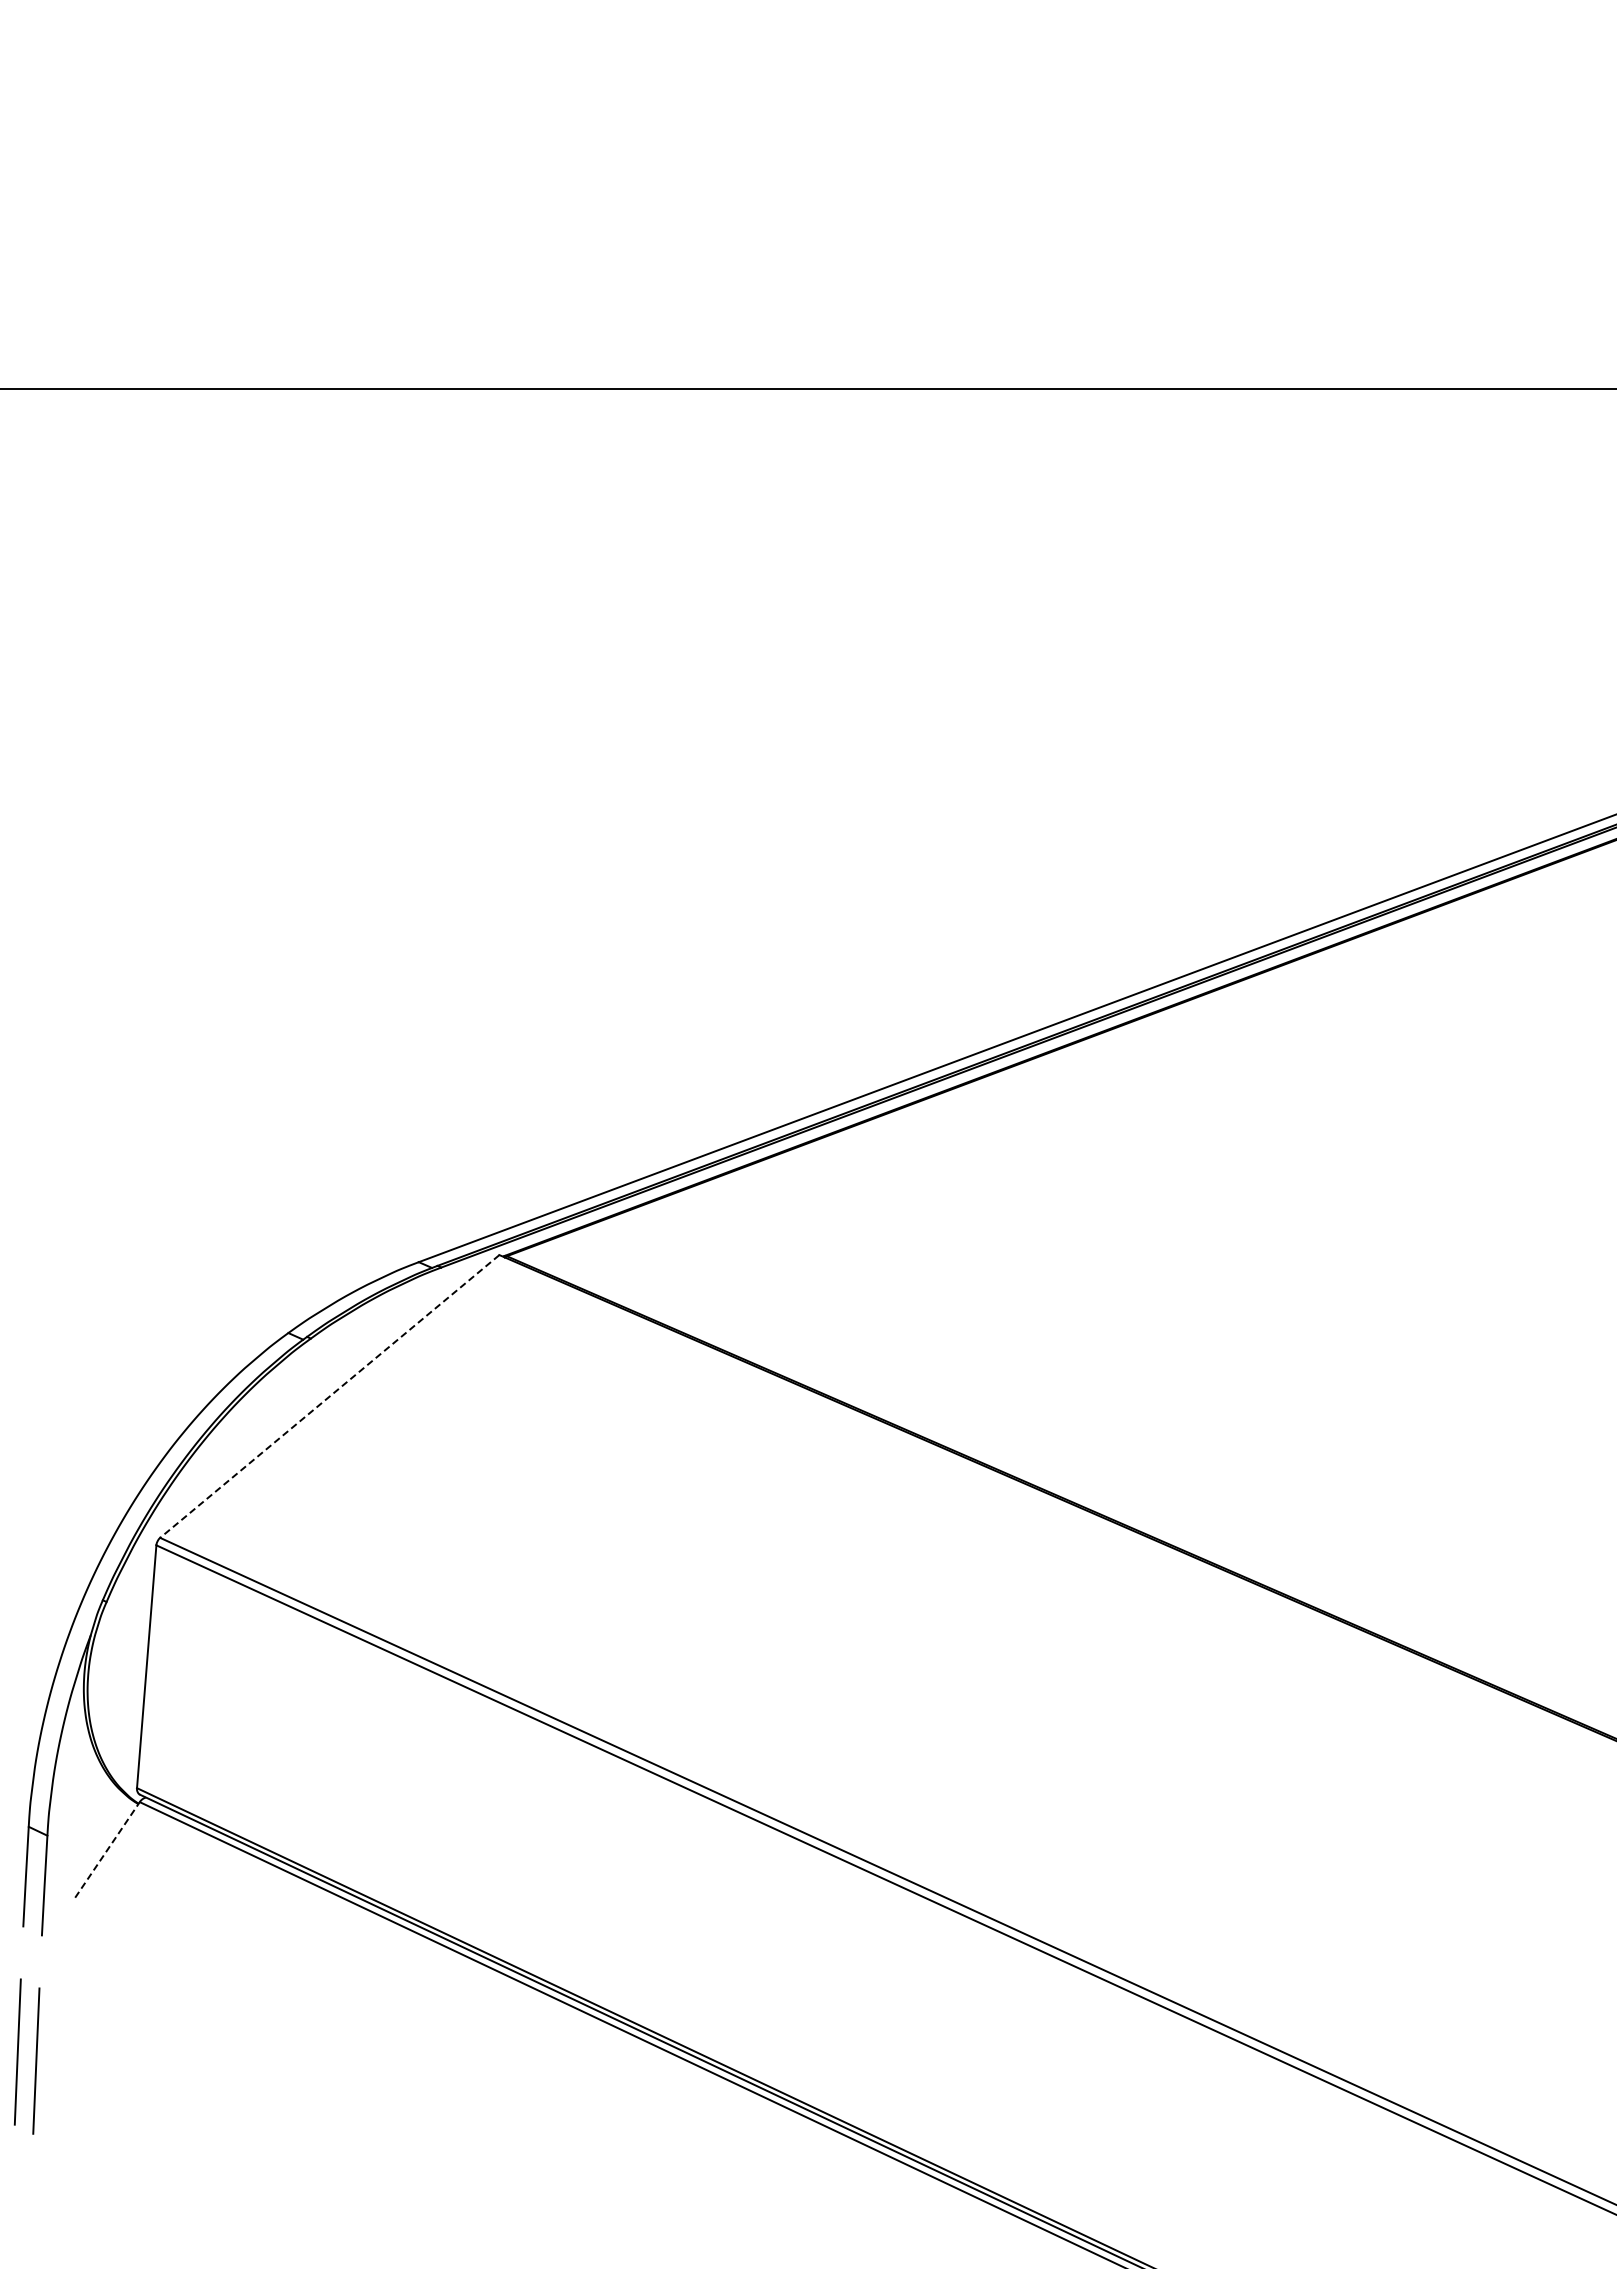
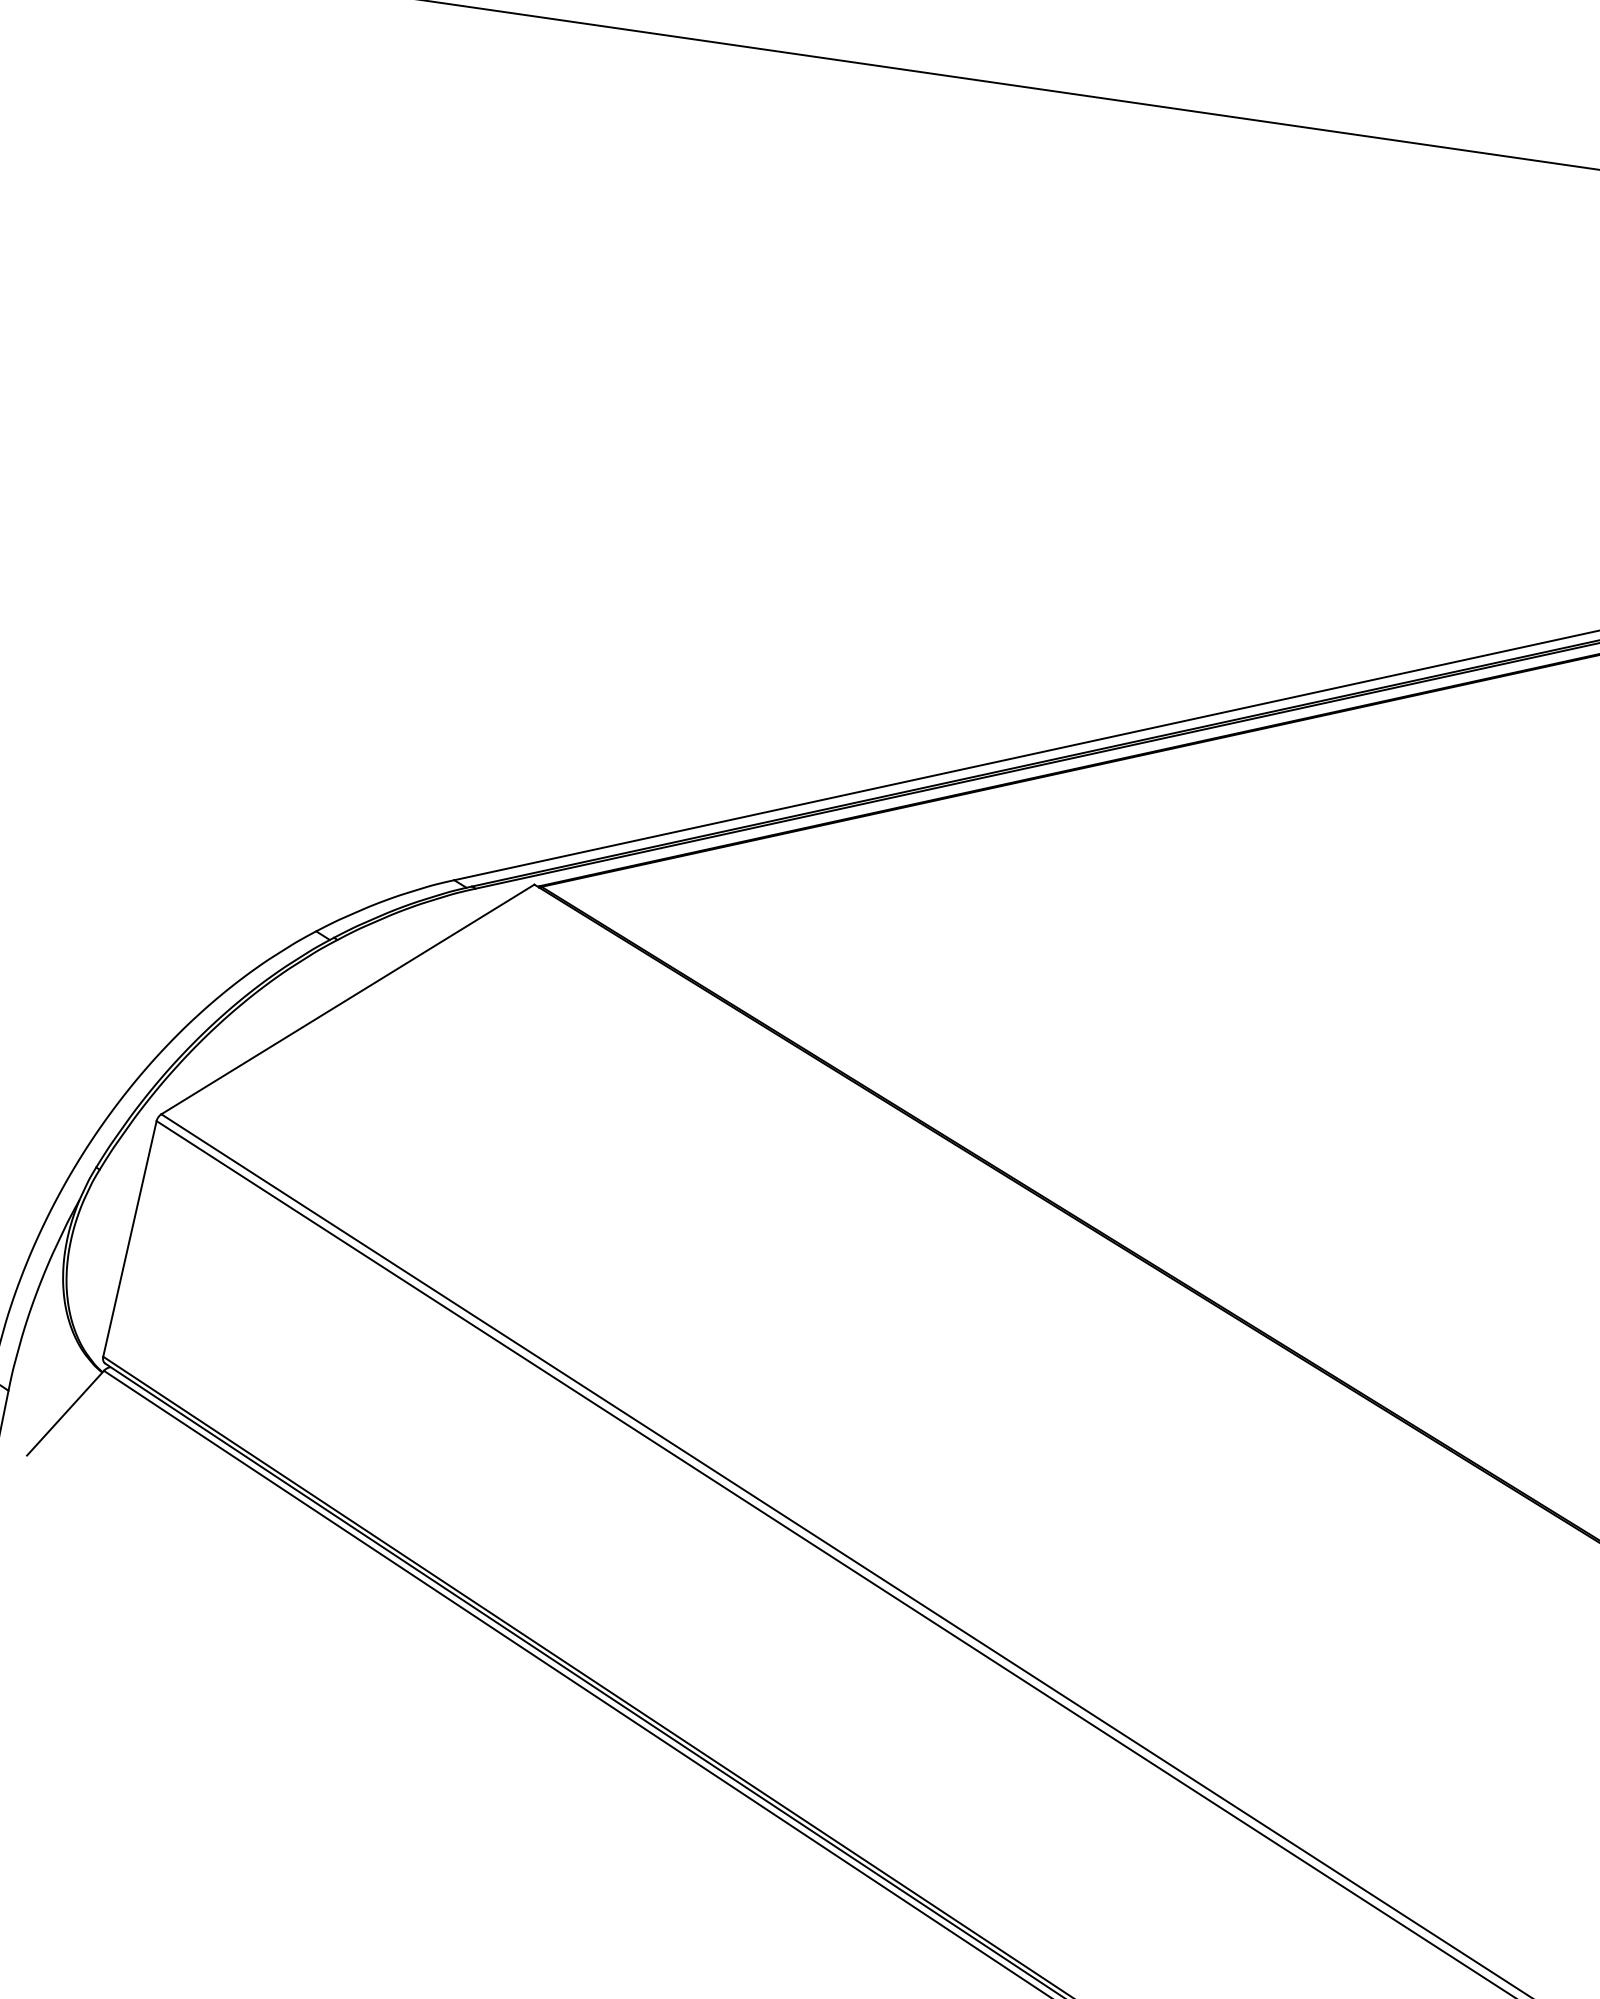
line: (329, 1396) -> (347, 999), dashed -> solid
line: (107, 1849) -> (65, 1412), dashed -> solid

